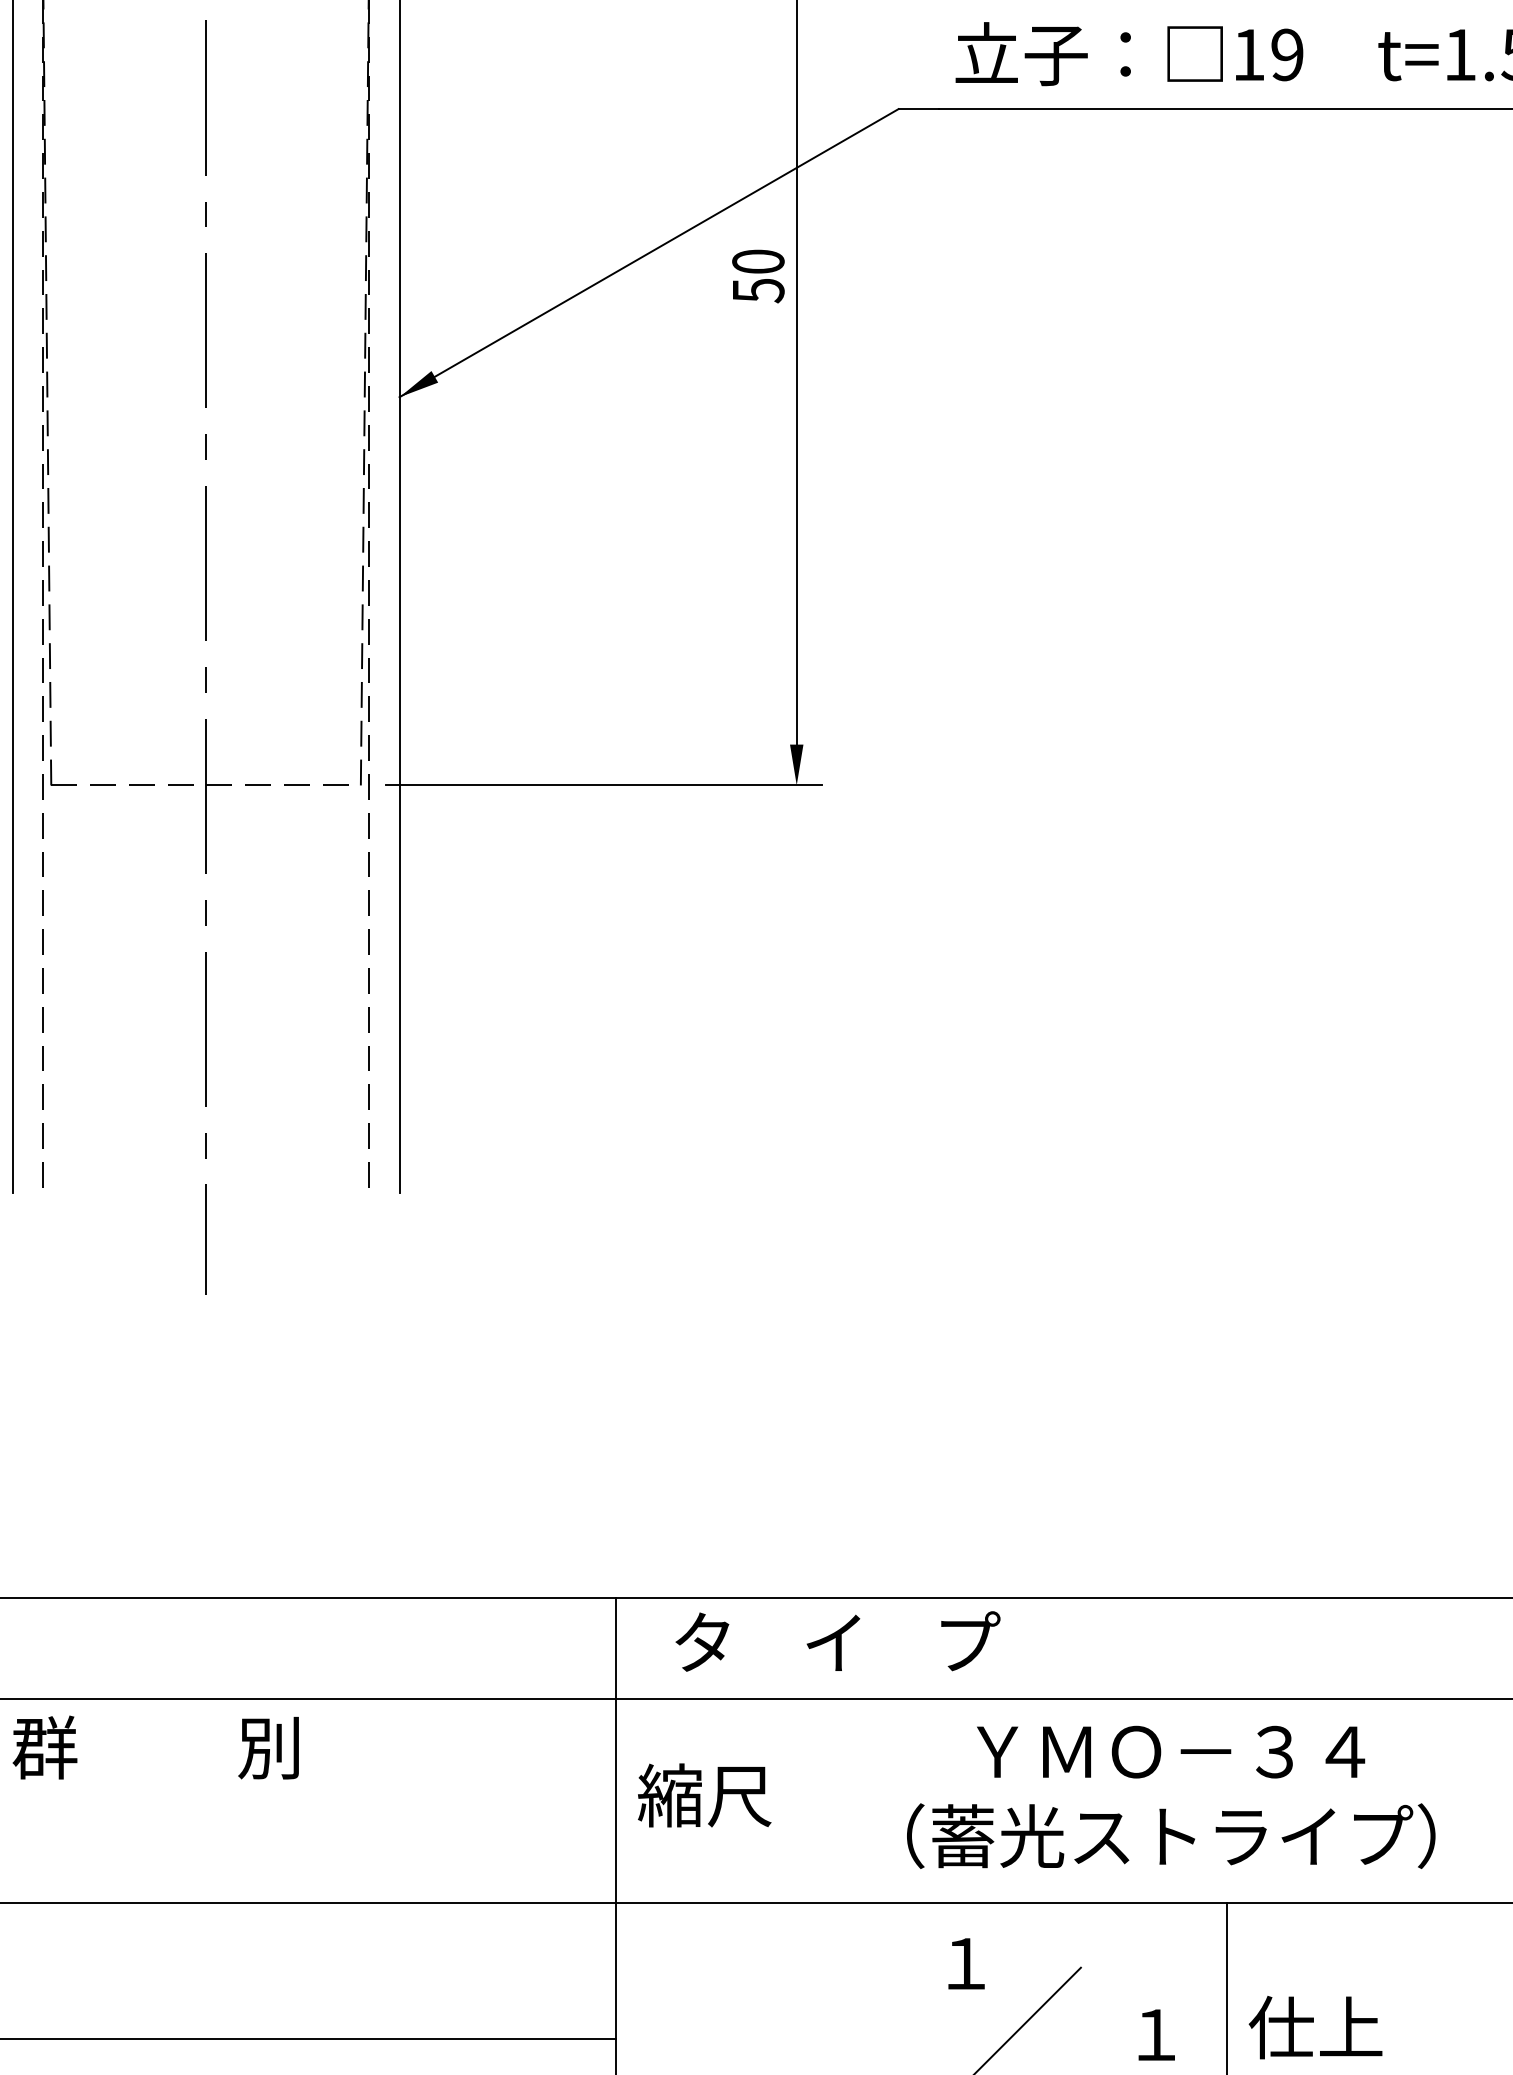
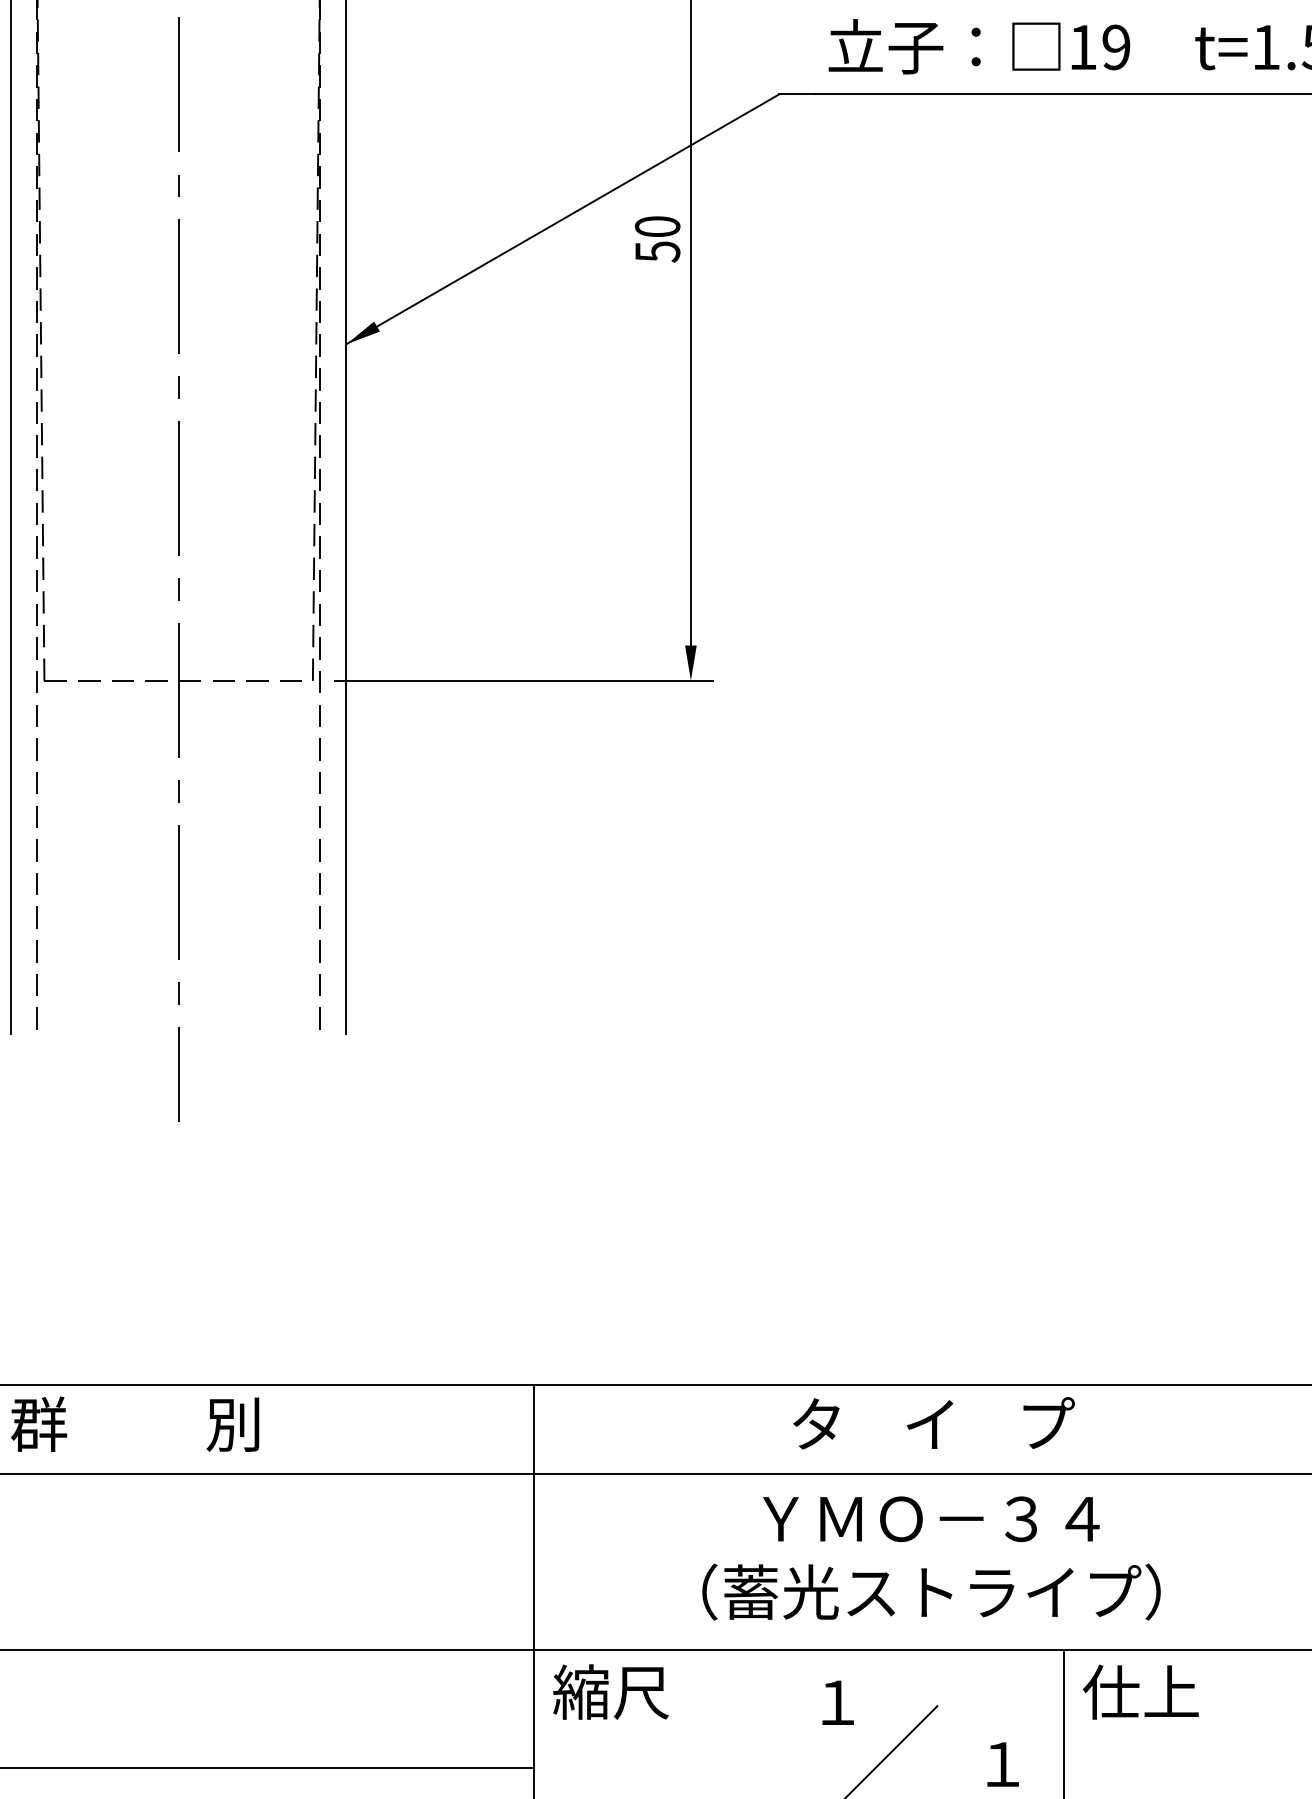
text: (837, 1641) -> (933, 1423), moved
text: (155, 1747) -> (134, 1424), moved
text: (704, 1795) -> (610, 1692), moved
text: (1171, 1796) -> (931, 1557), moved
text: (1315, 2027) -> (1140, 1692), moved

